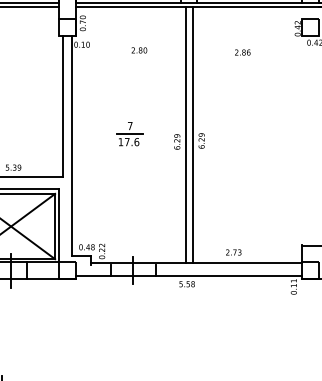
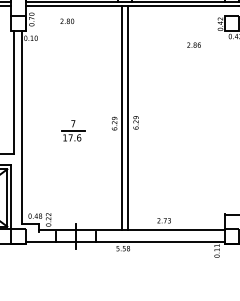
text: (139, 50) -> (67, 21), moved
text: (242, 52) -> (193, 45), moved
part: (129, 134) -> (72, 131), moved

